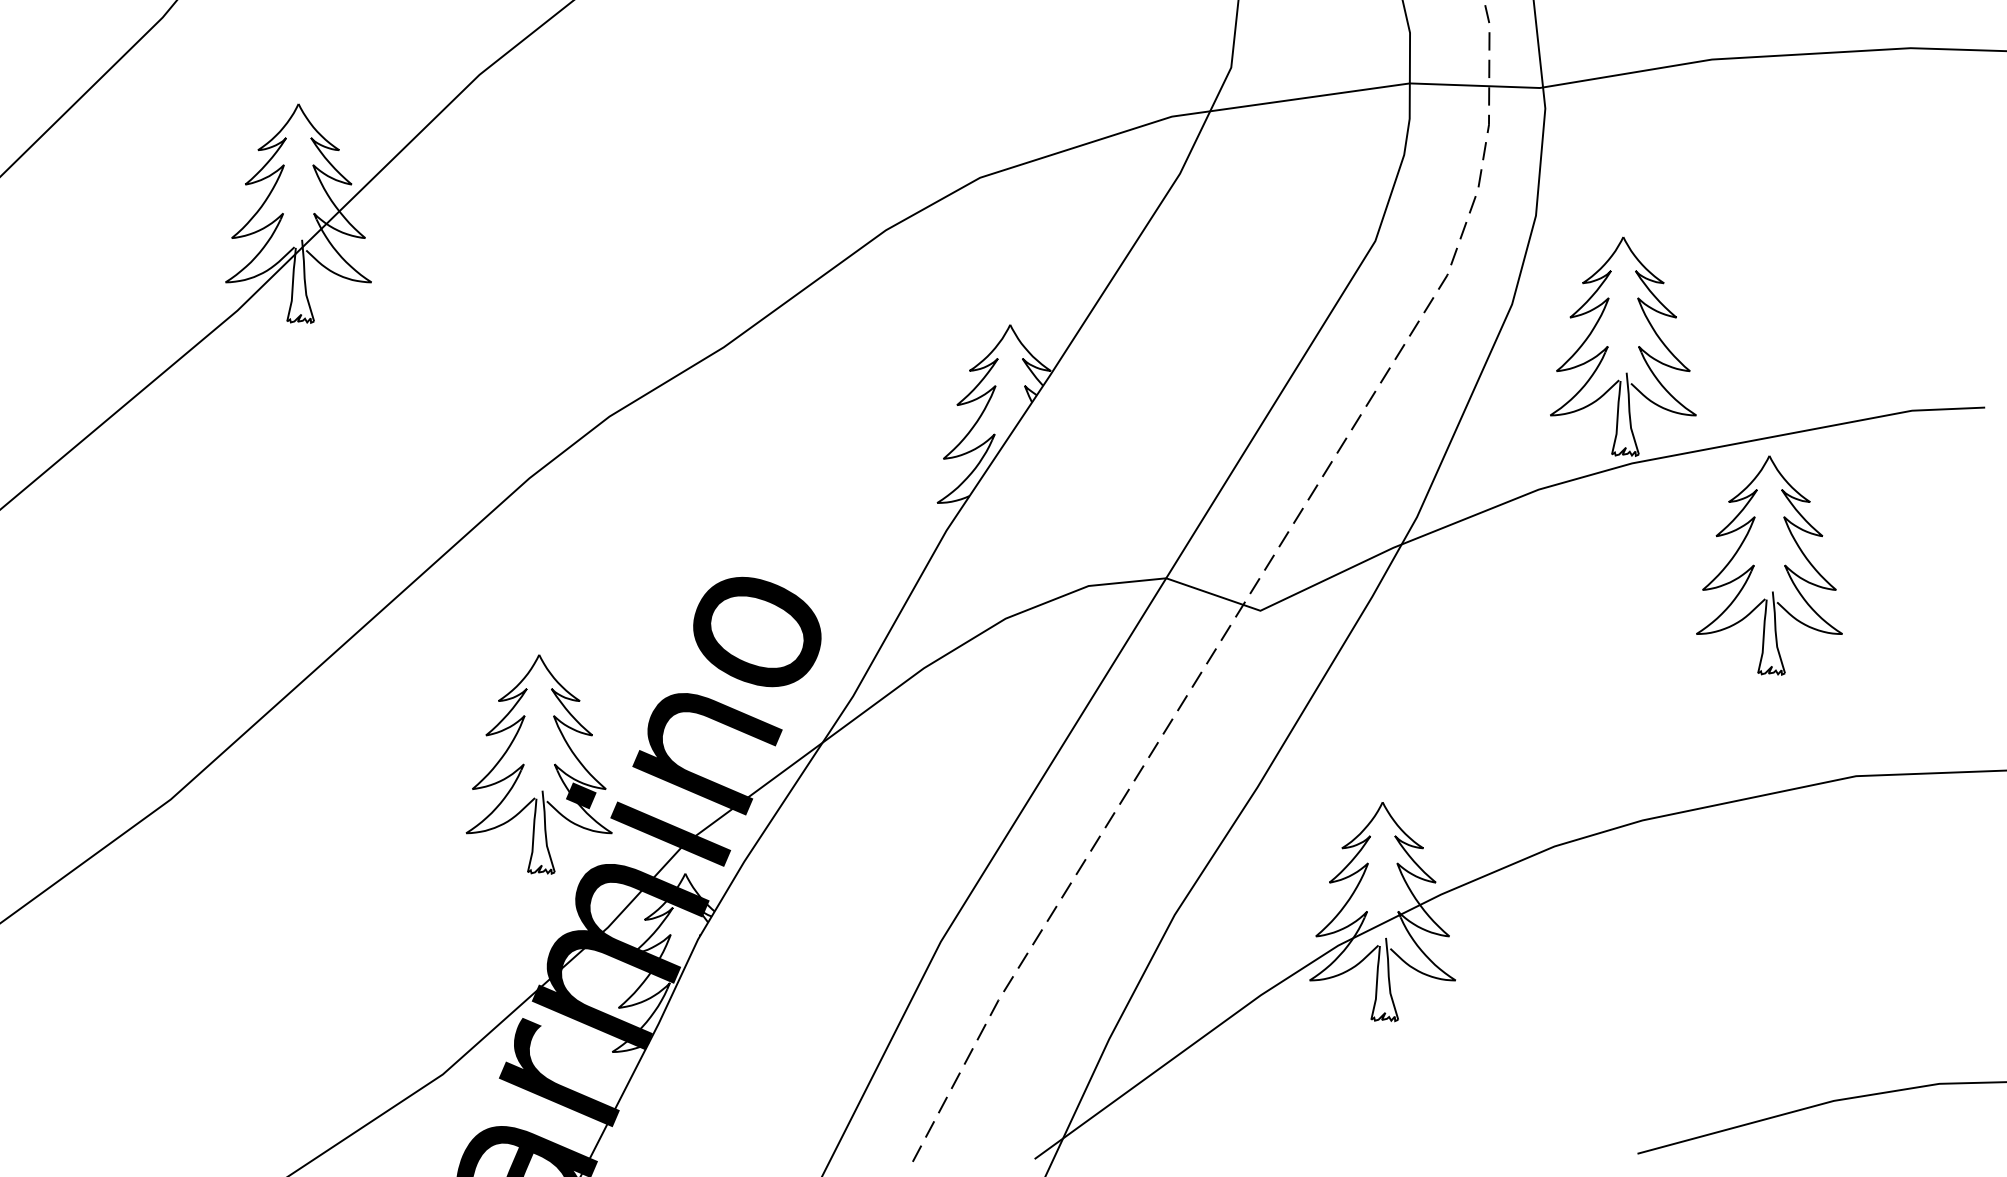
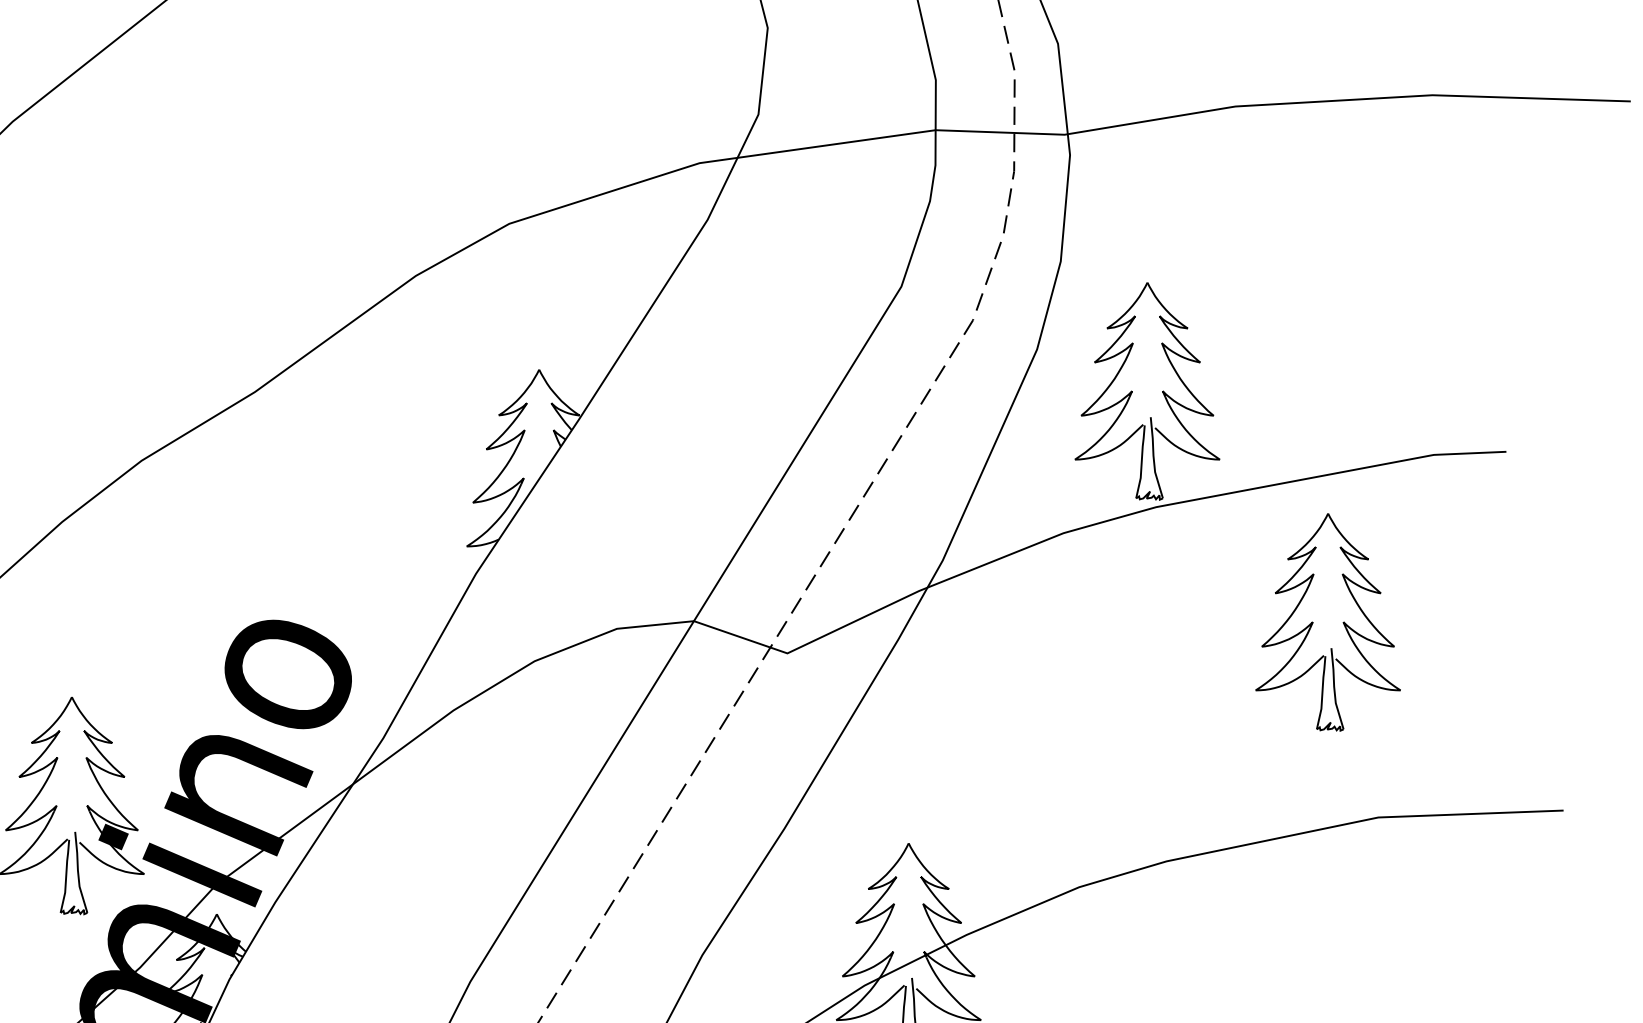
part: (1754, 565) -> (1313, 622), moved

